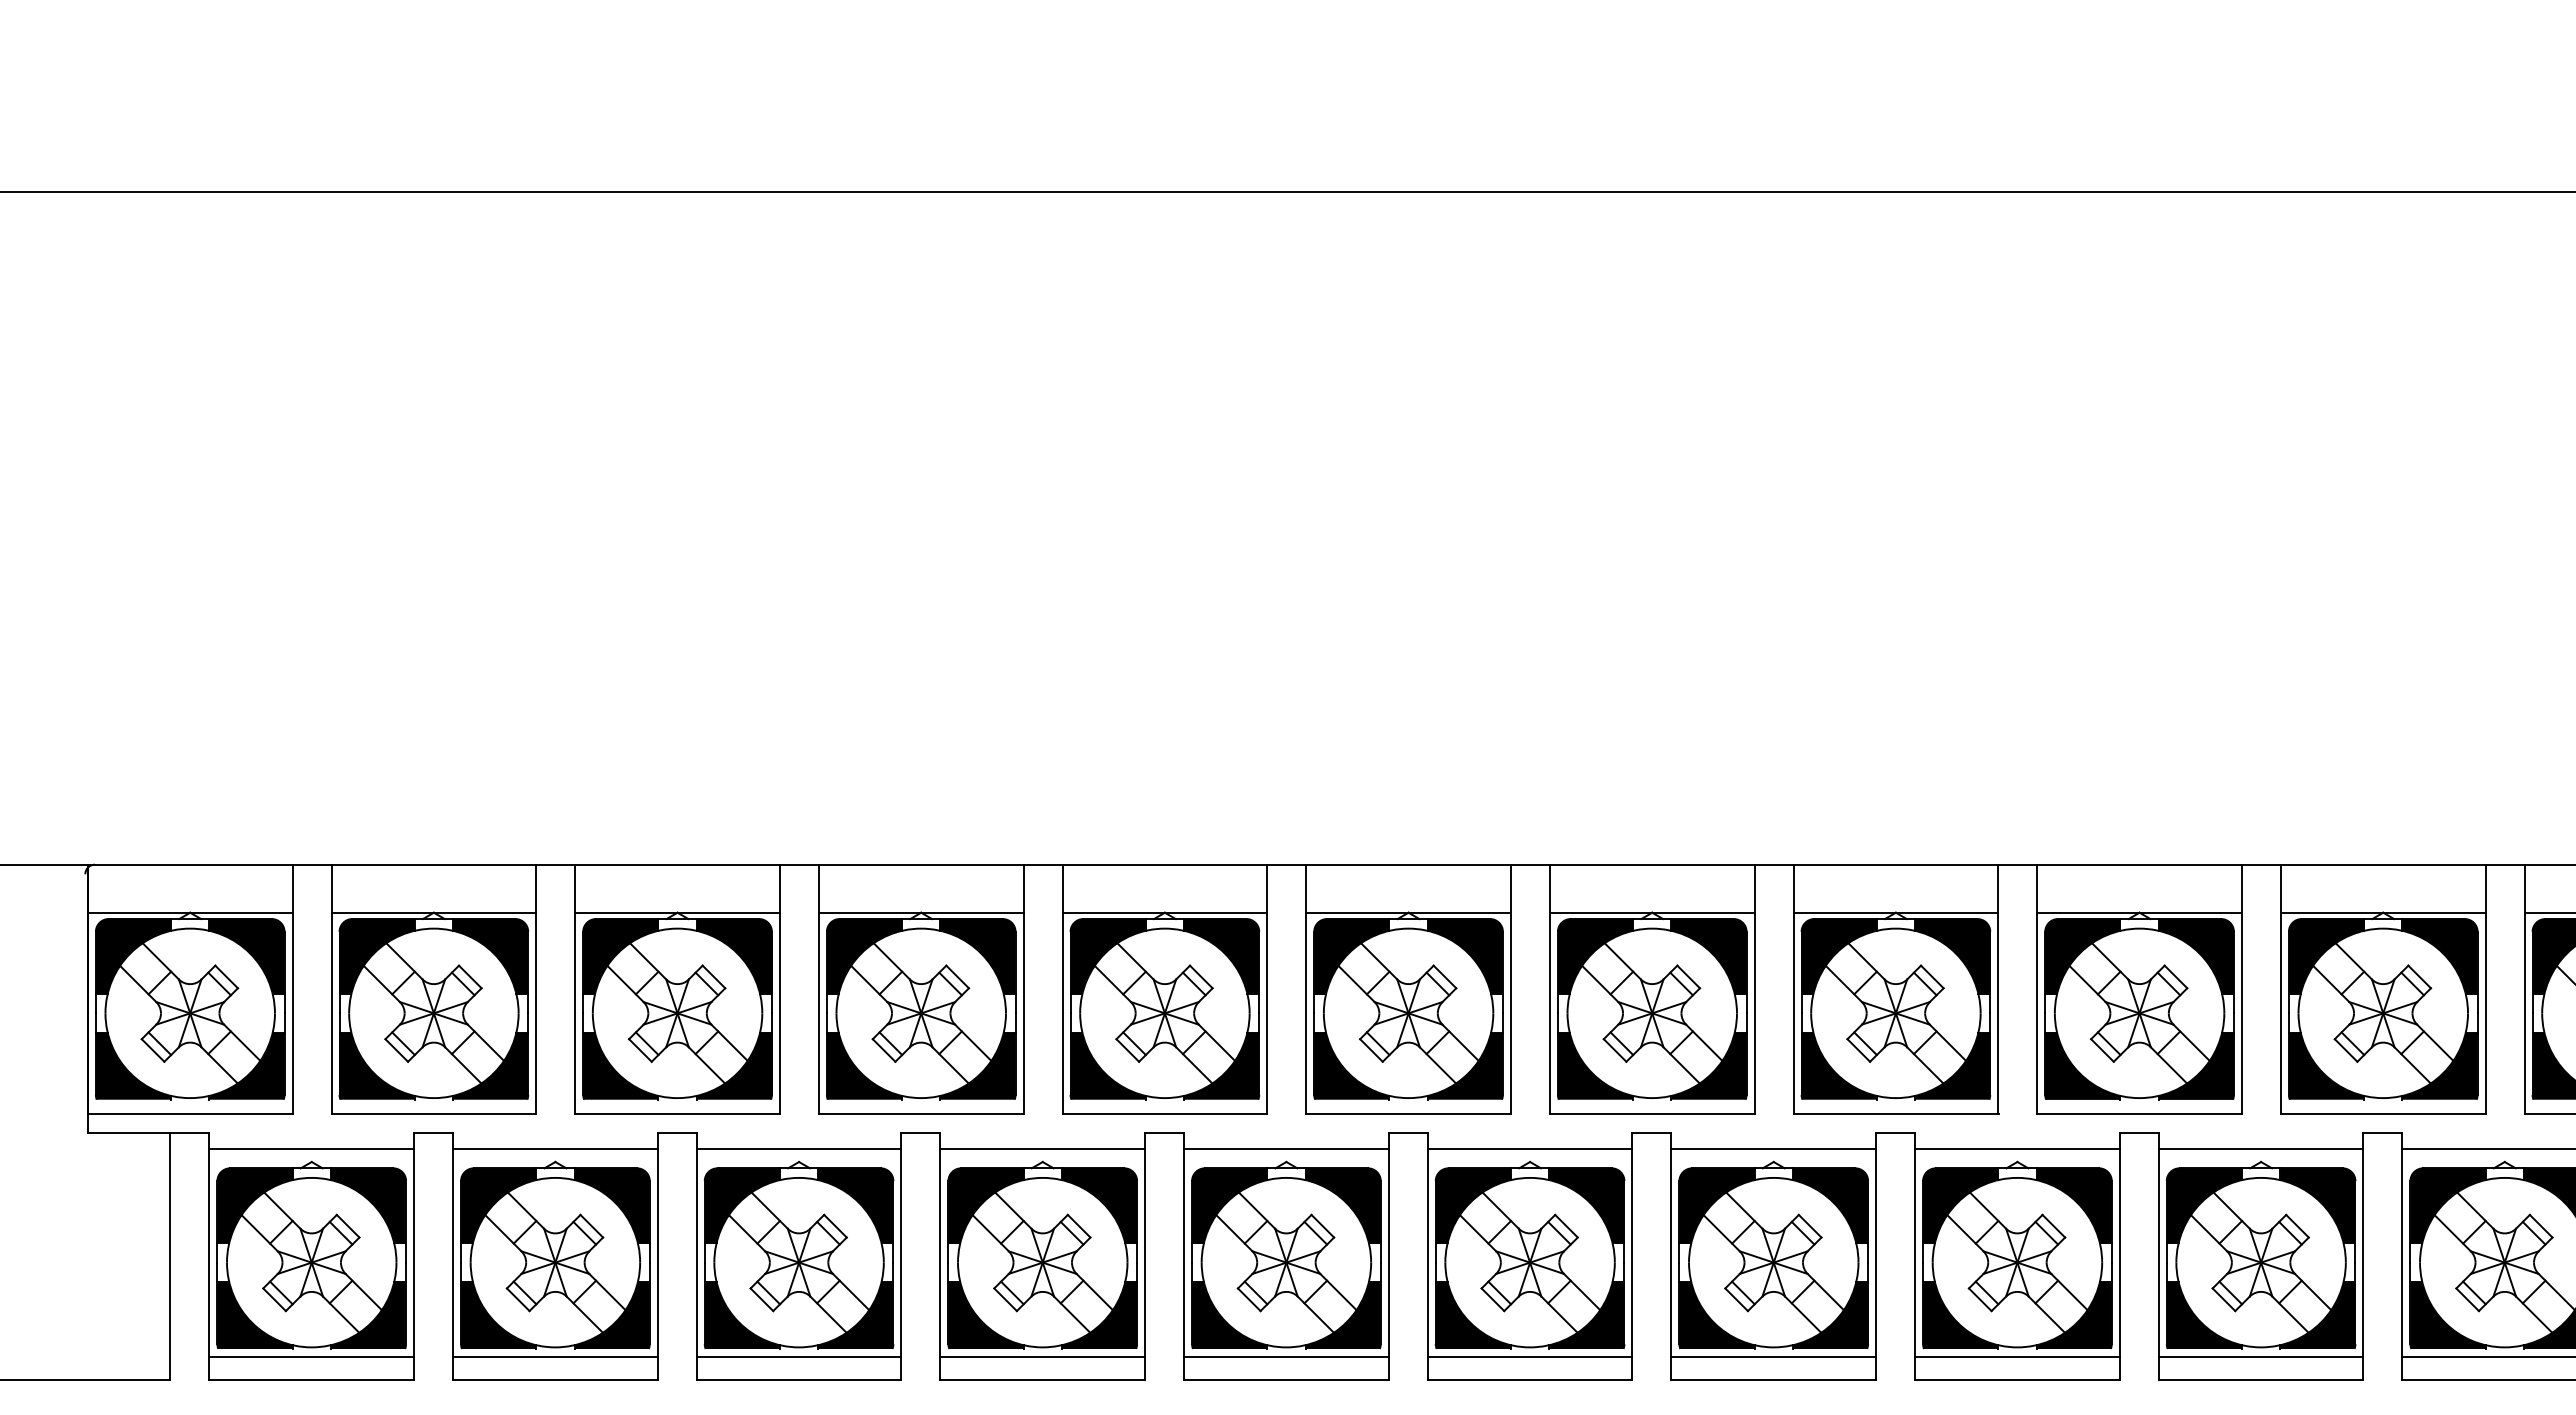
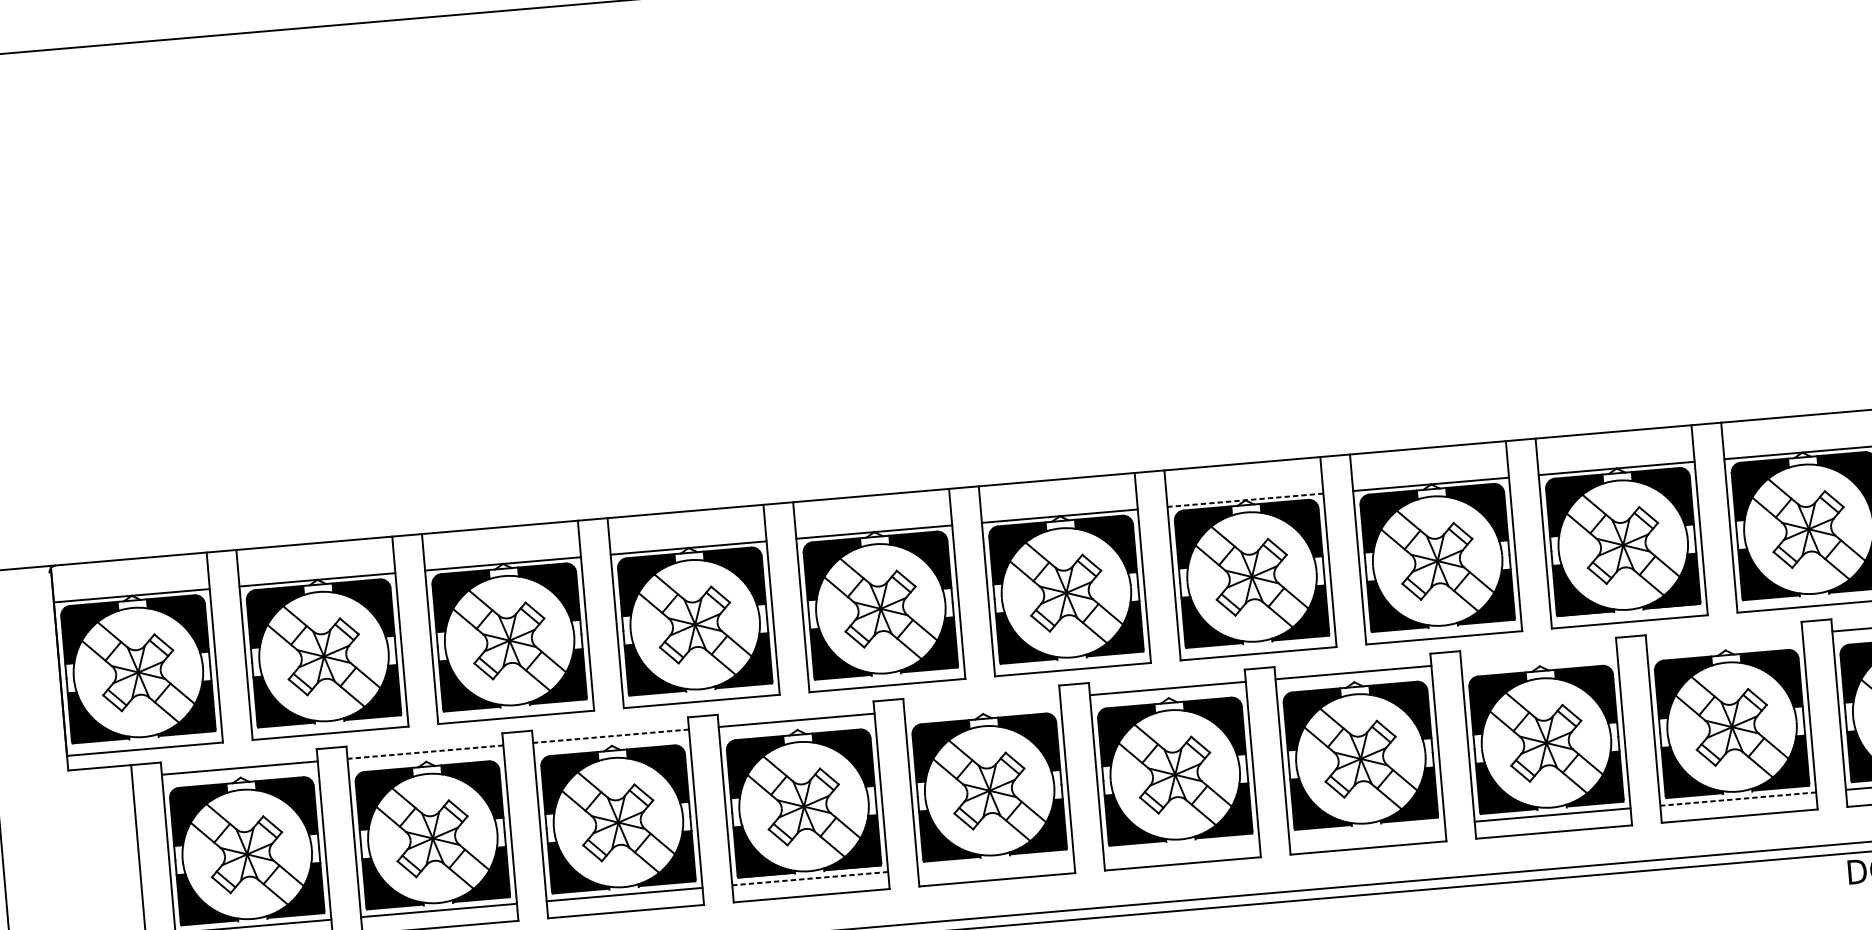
line: (1651, 912) -> (1244, 500), solid -> dashed
line: (554, 1149) -> (424, 752), solid -> dashed
line: (798, 1149) -> (610, 736), solid -> dashed
line: (1286, 1149) -> (982, 704), removed
line: (2017, 1149) -> (1539, 656), removed
line: (2260, 1149) -> (1724, 640), removed
line: (1042, 1357) -> (810, 878), solid -> dashed
line: (1286, 1357) -> (995, 863), removed
line: (1529, 1357) -> (1181, 847), removed
line: (1773, 1357) -> (1366, 831), removed
line: (2260, 1357) -> (1737, 799), solid -> dashed

